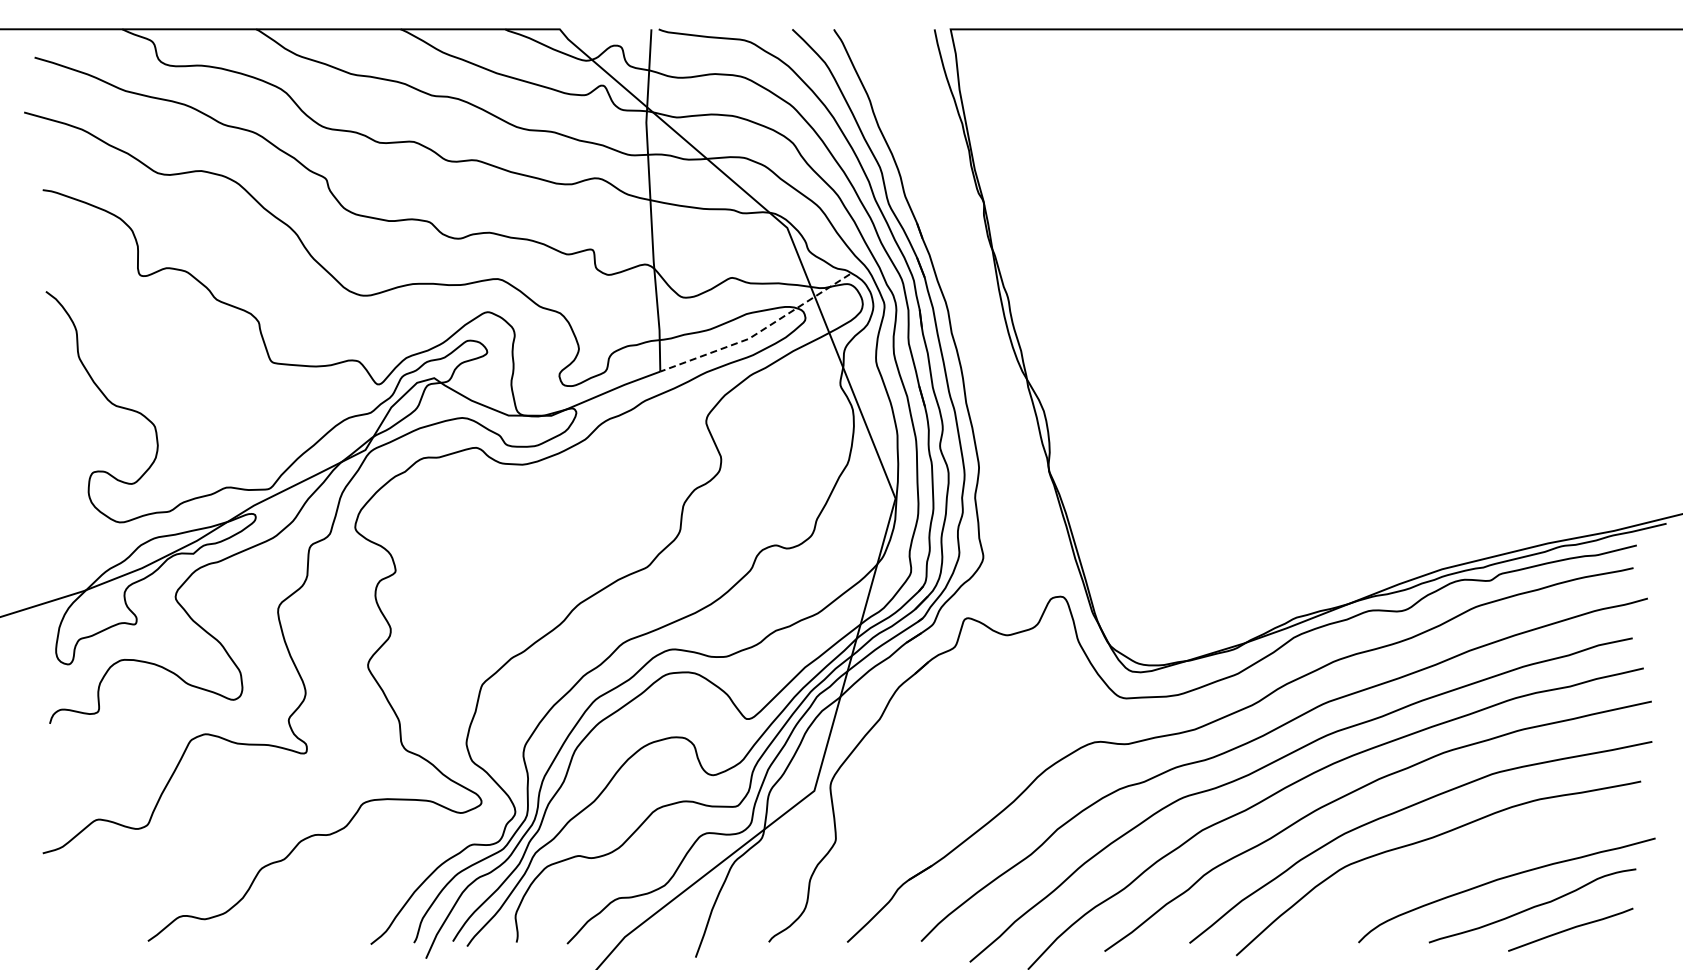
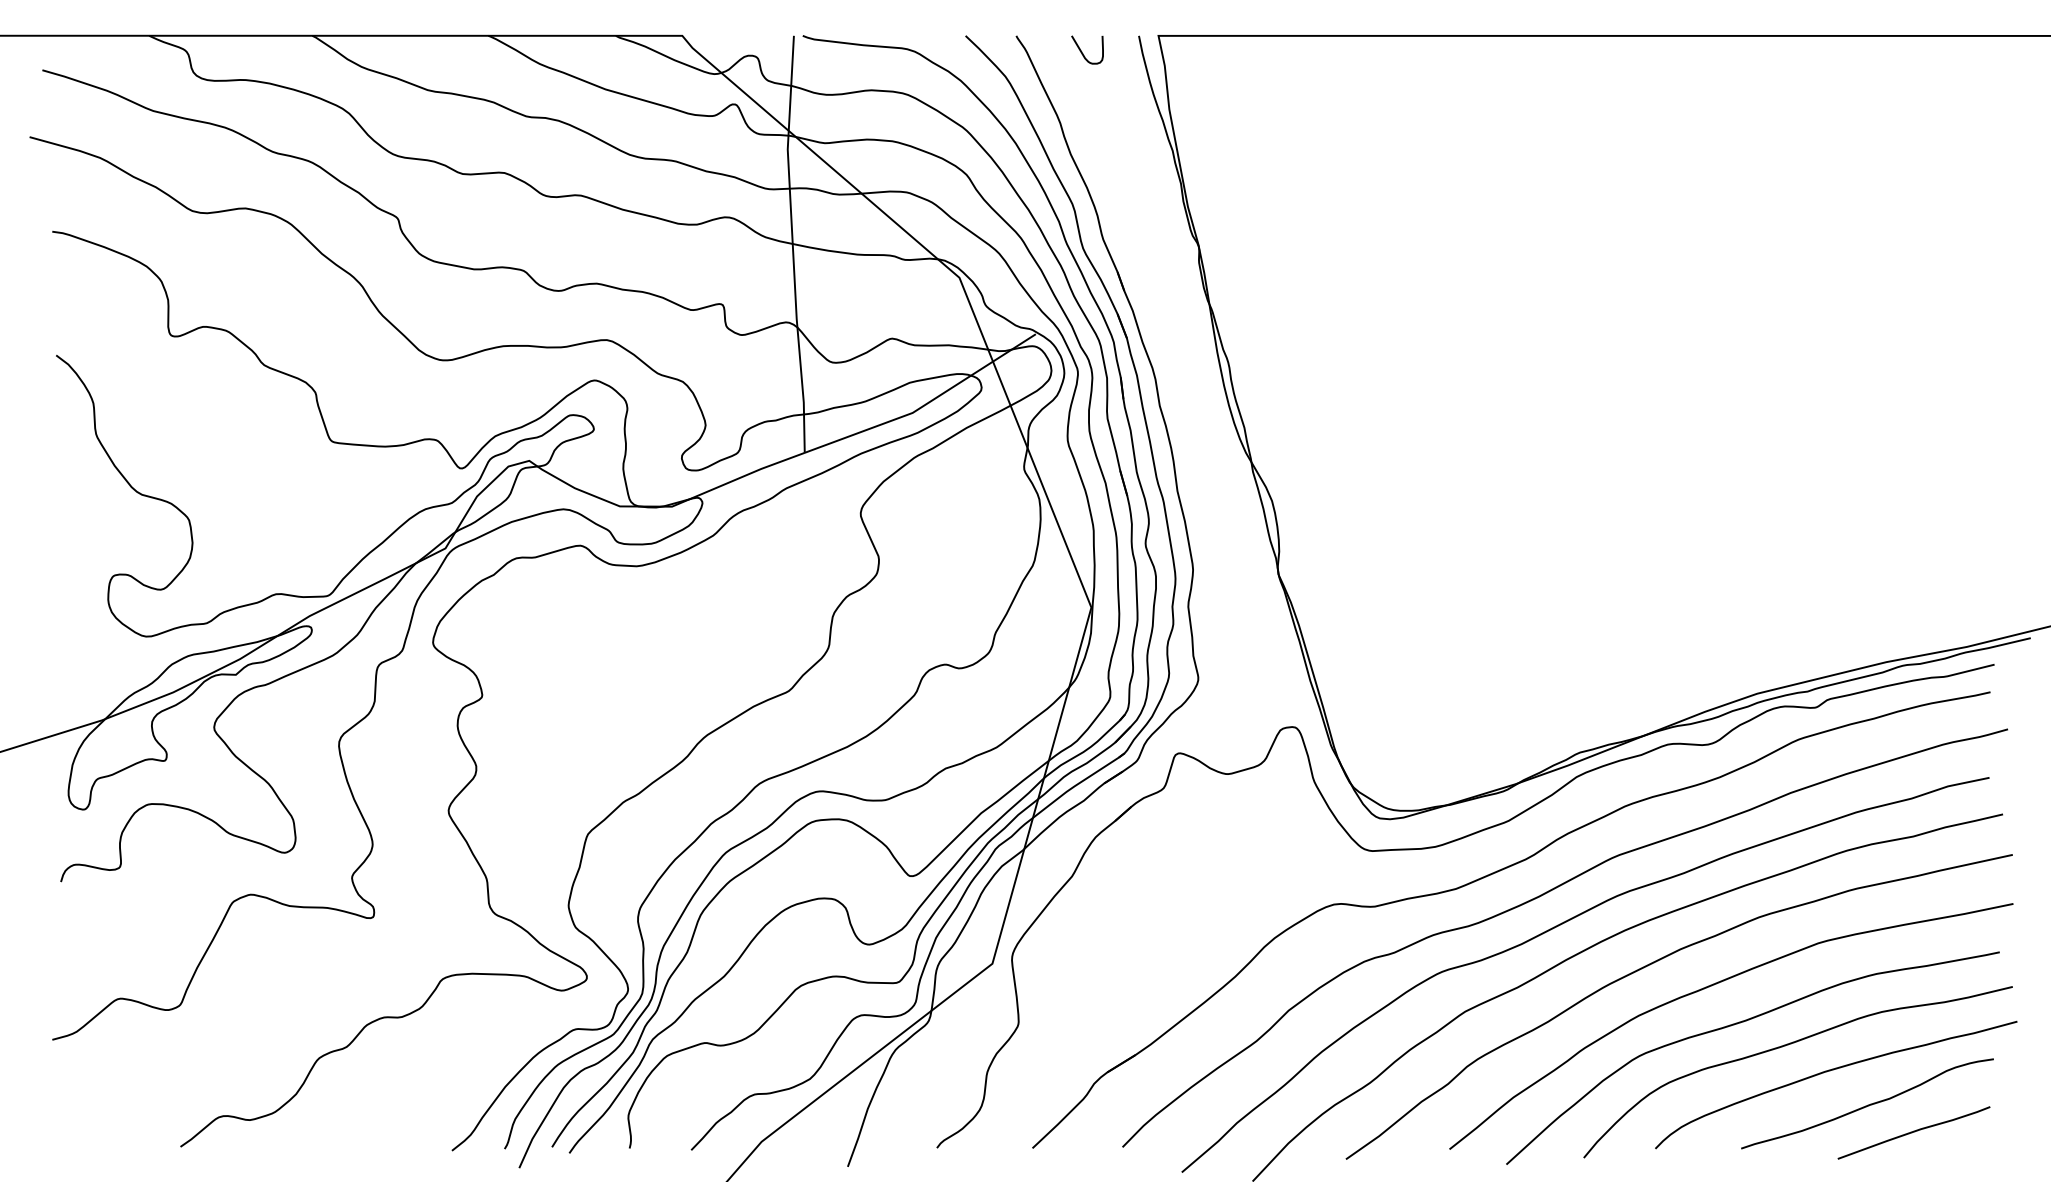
curve: (888, 42) -> (1082, 51), added
line: (759, 332) -> (925, 405), dashed -> solid
curve: (1469, 857) -> (1790, 1044), added

